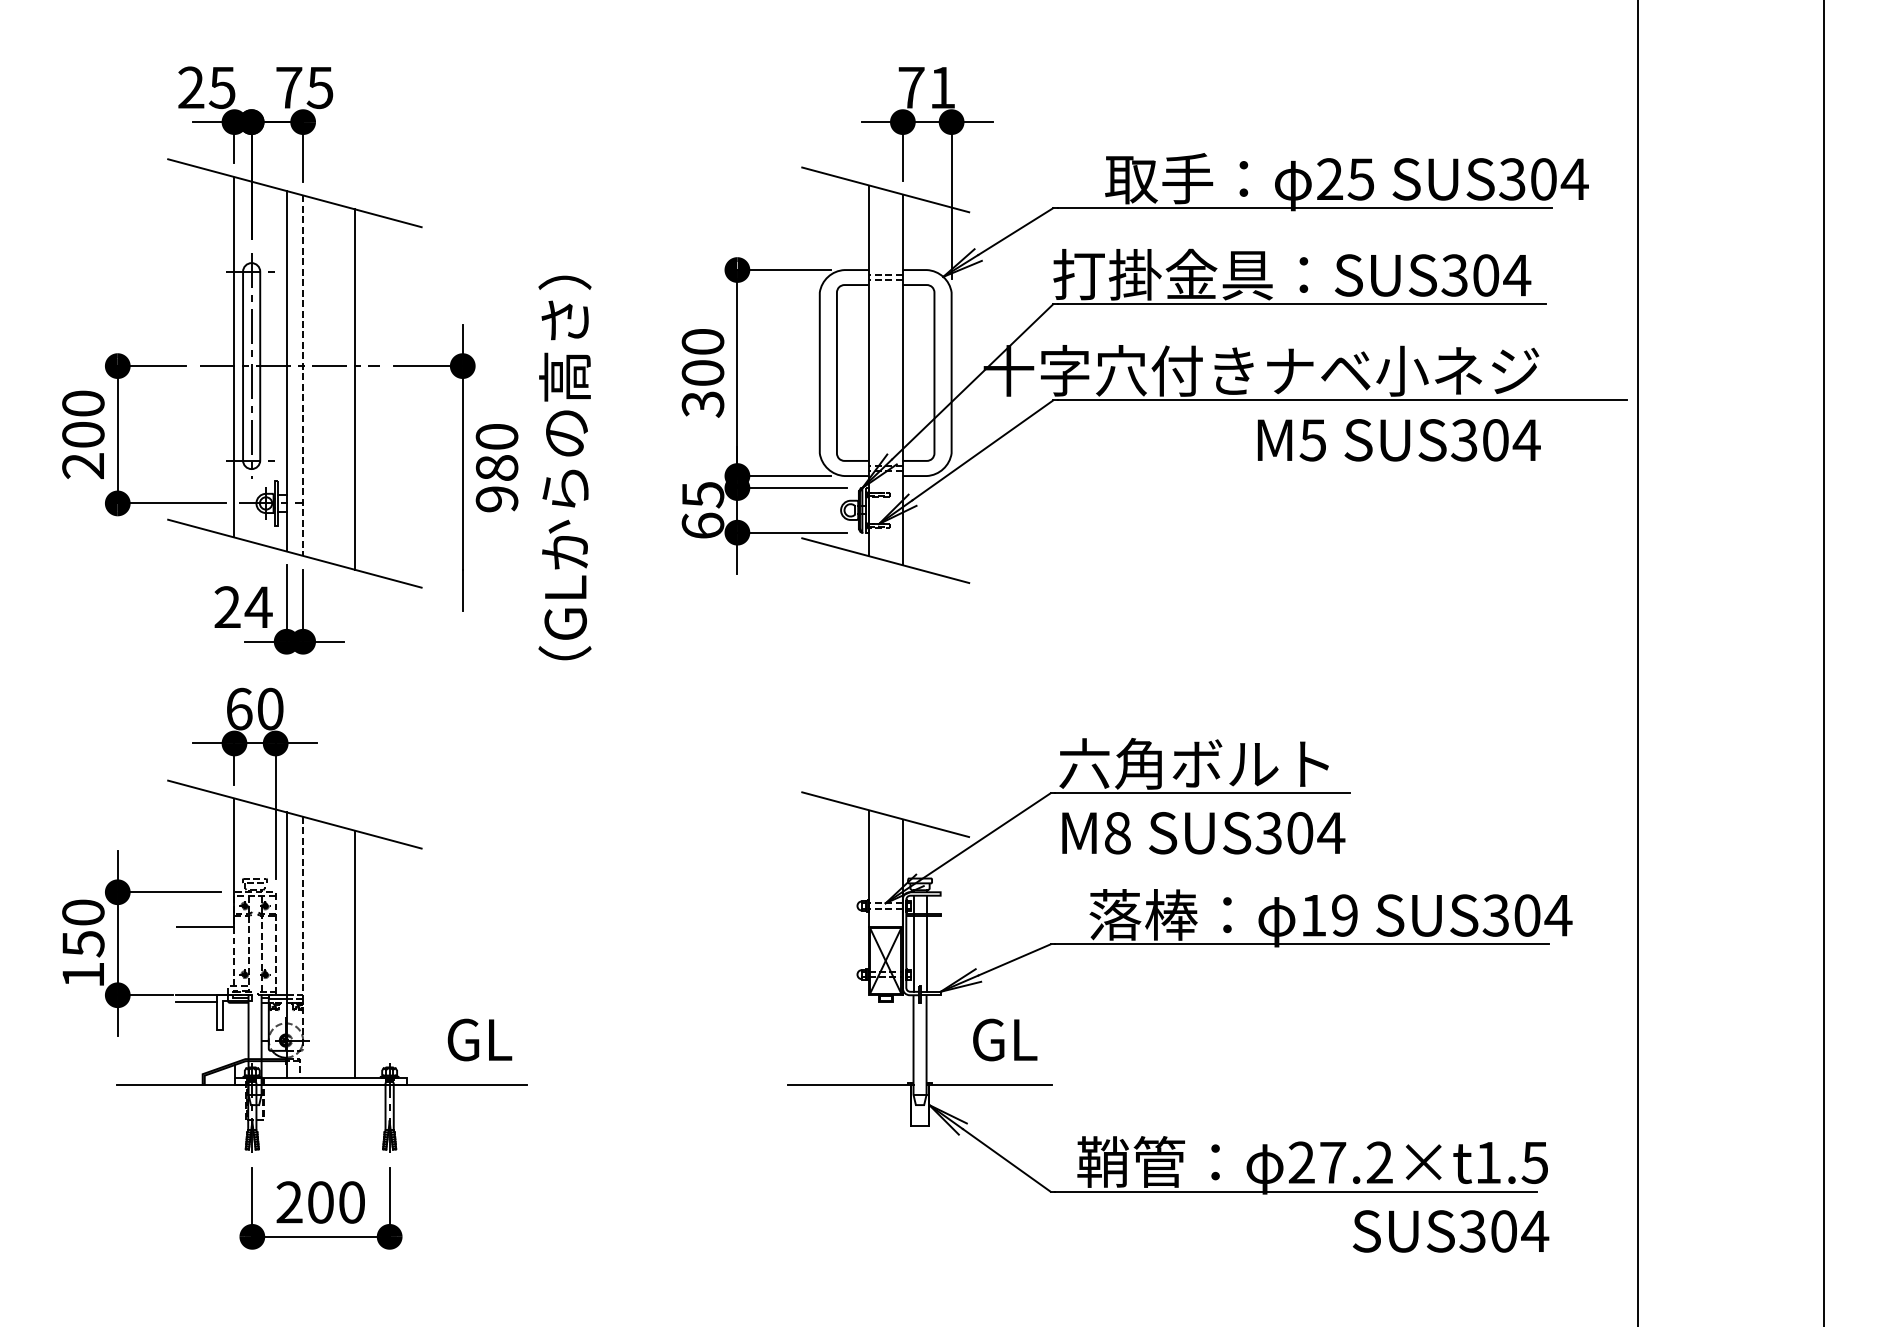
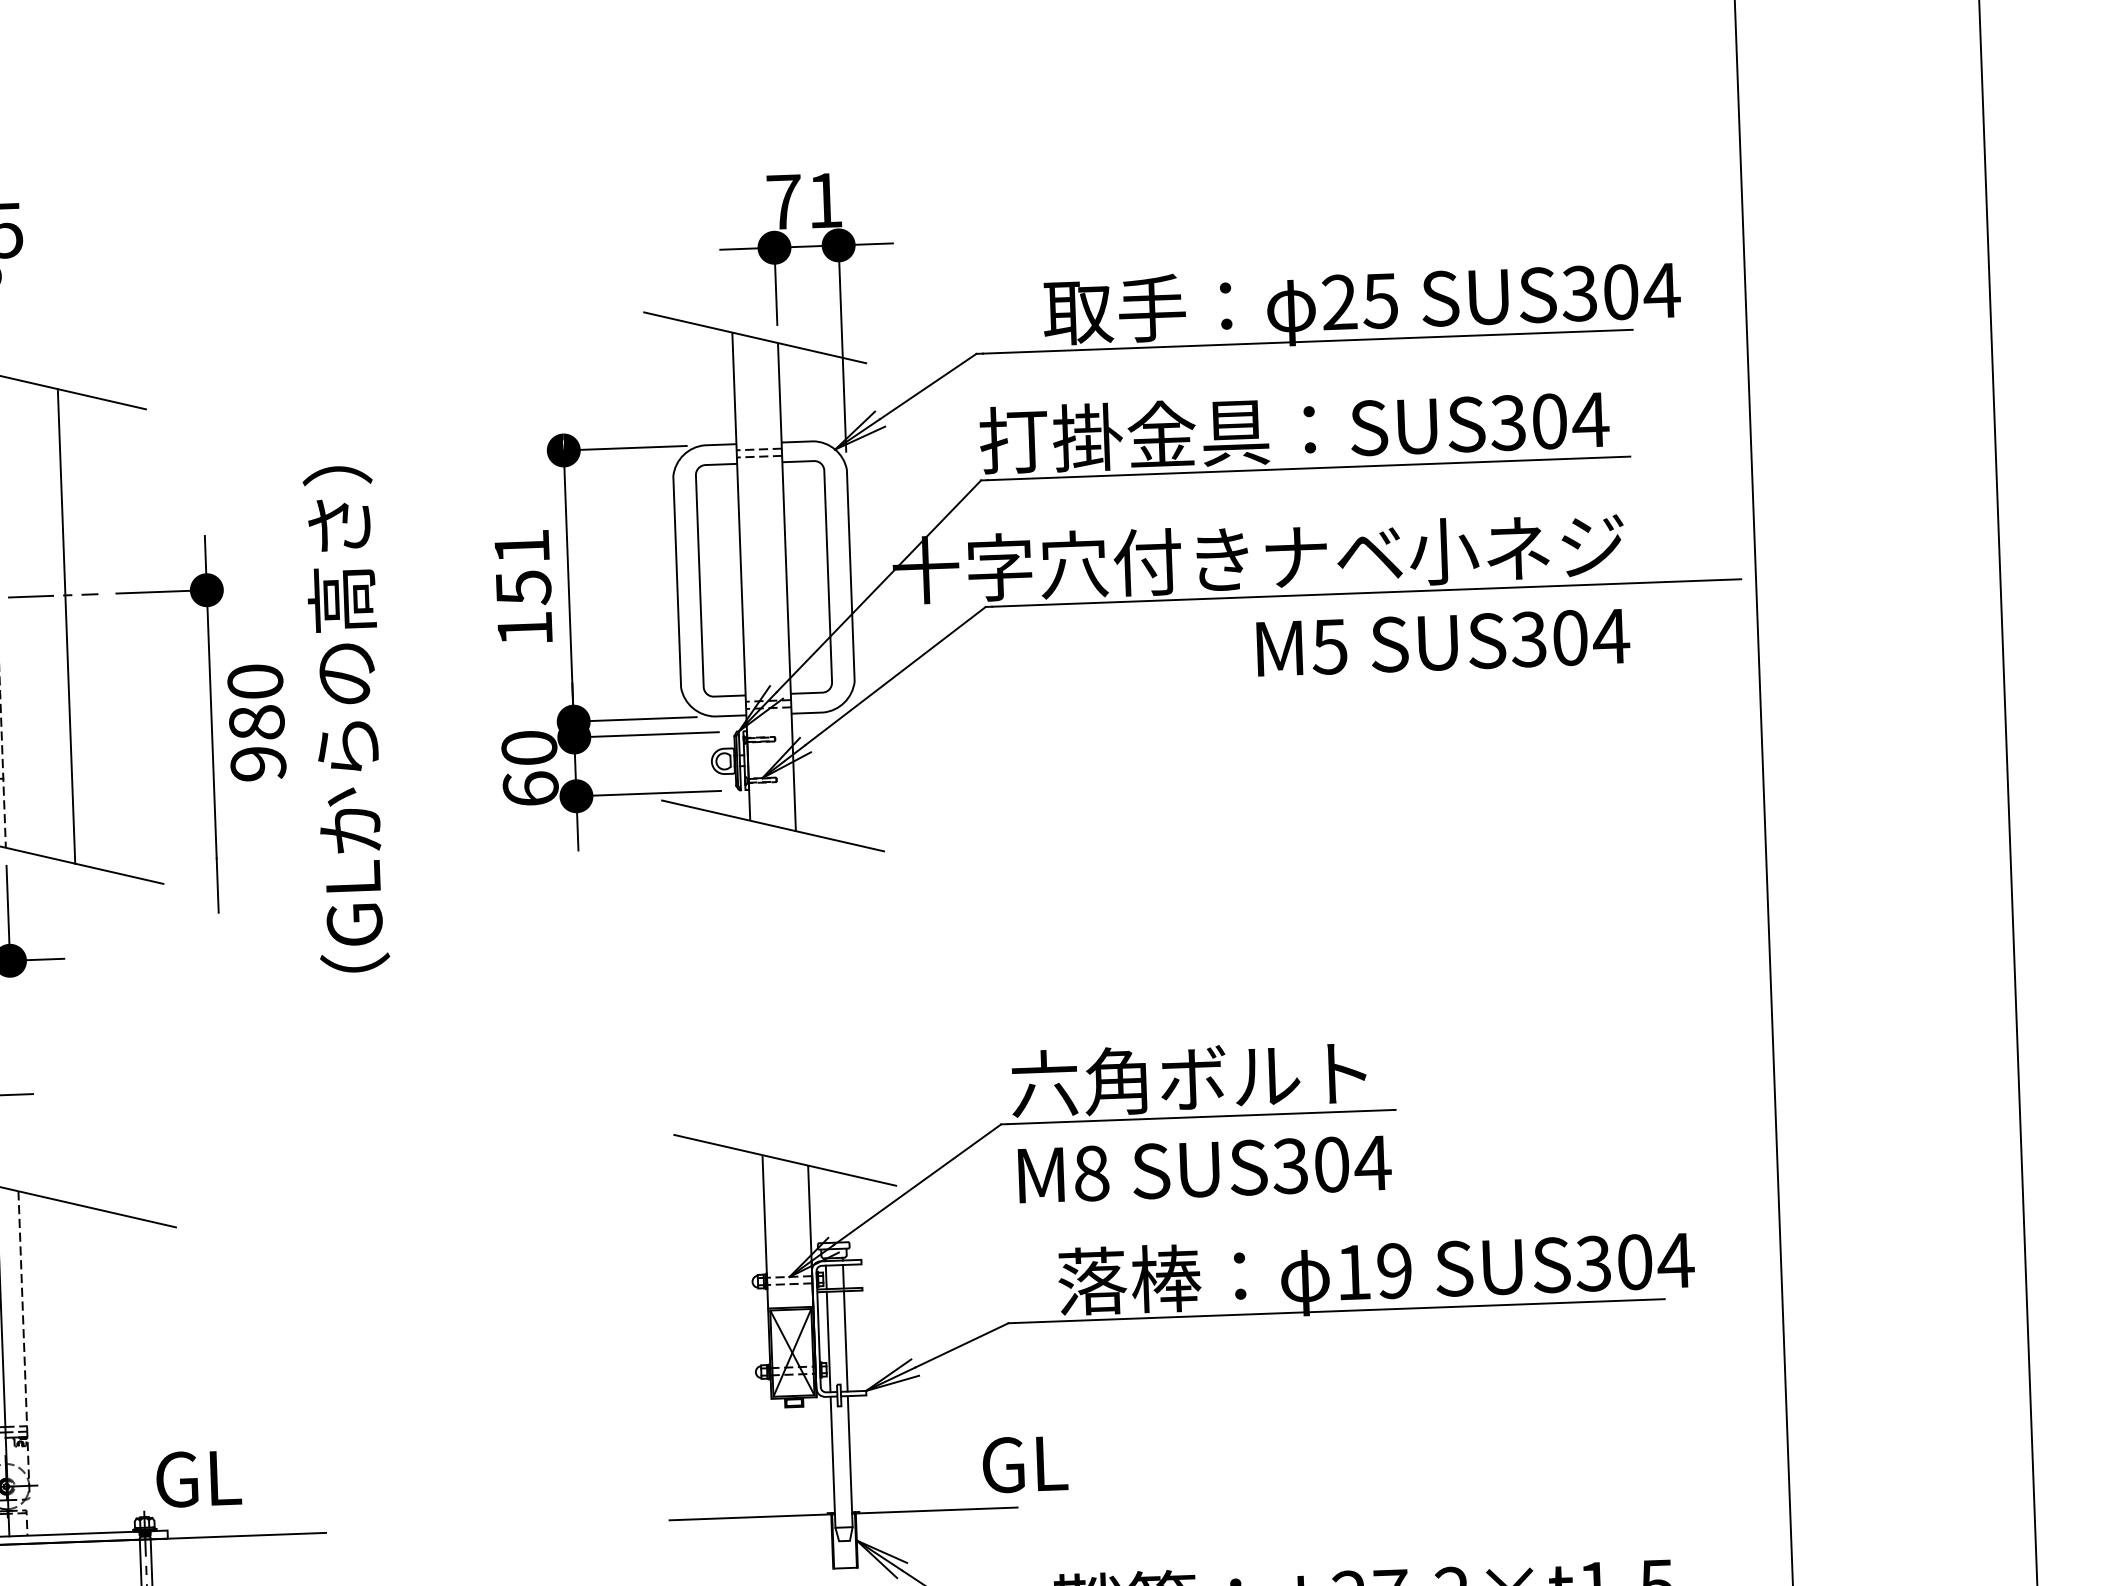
text: (702, 373) -> (522, 588), 300 -> 151
text: (702, 495) -> (528, 748), 65 -> 60
line: (355, 954) -> (94, 1370), removed
text: (479, 1039) -> (198, 1478), moved
text: (1005, 1039) -> (1025, 1463), moved

